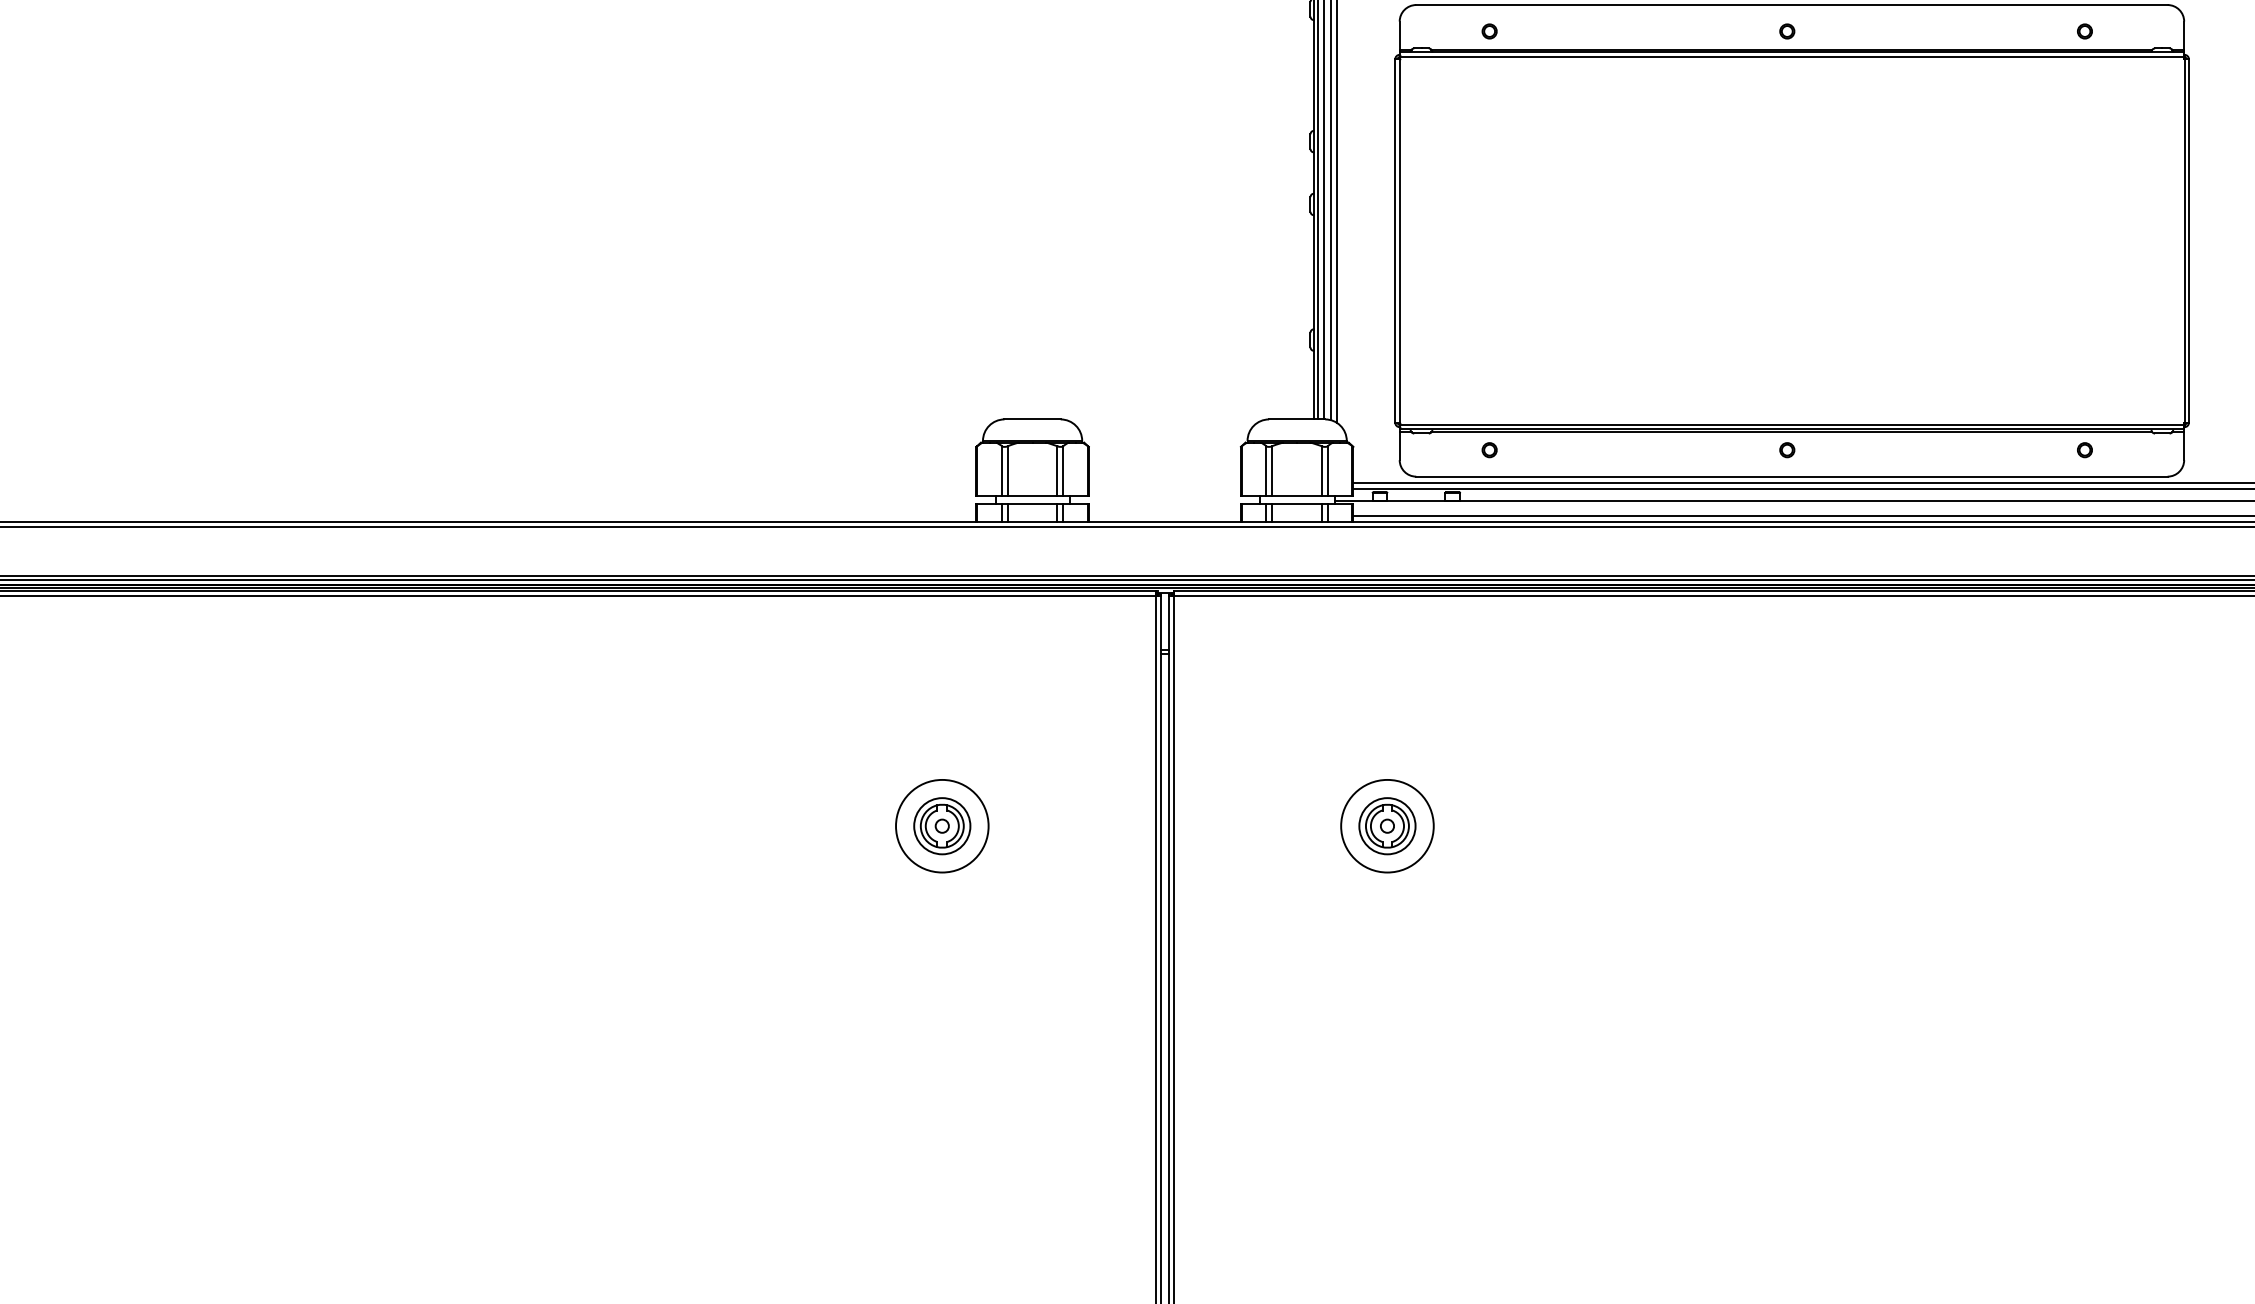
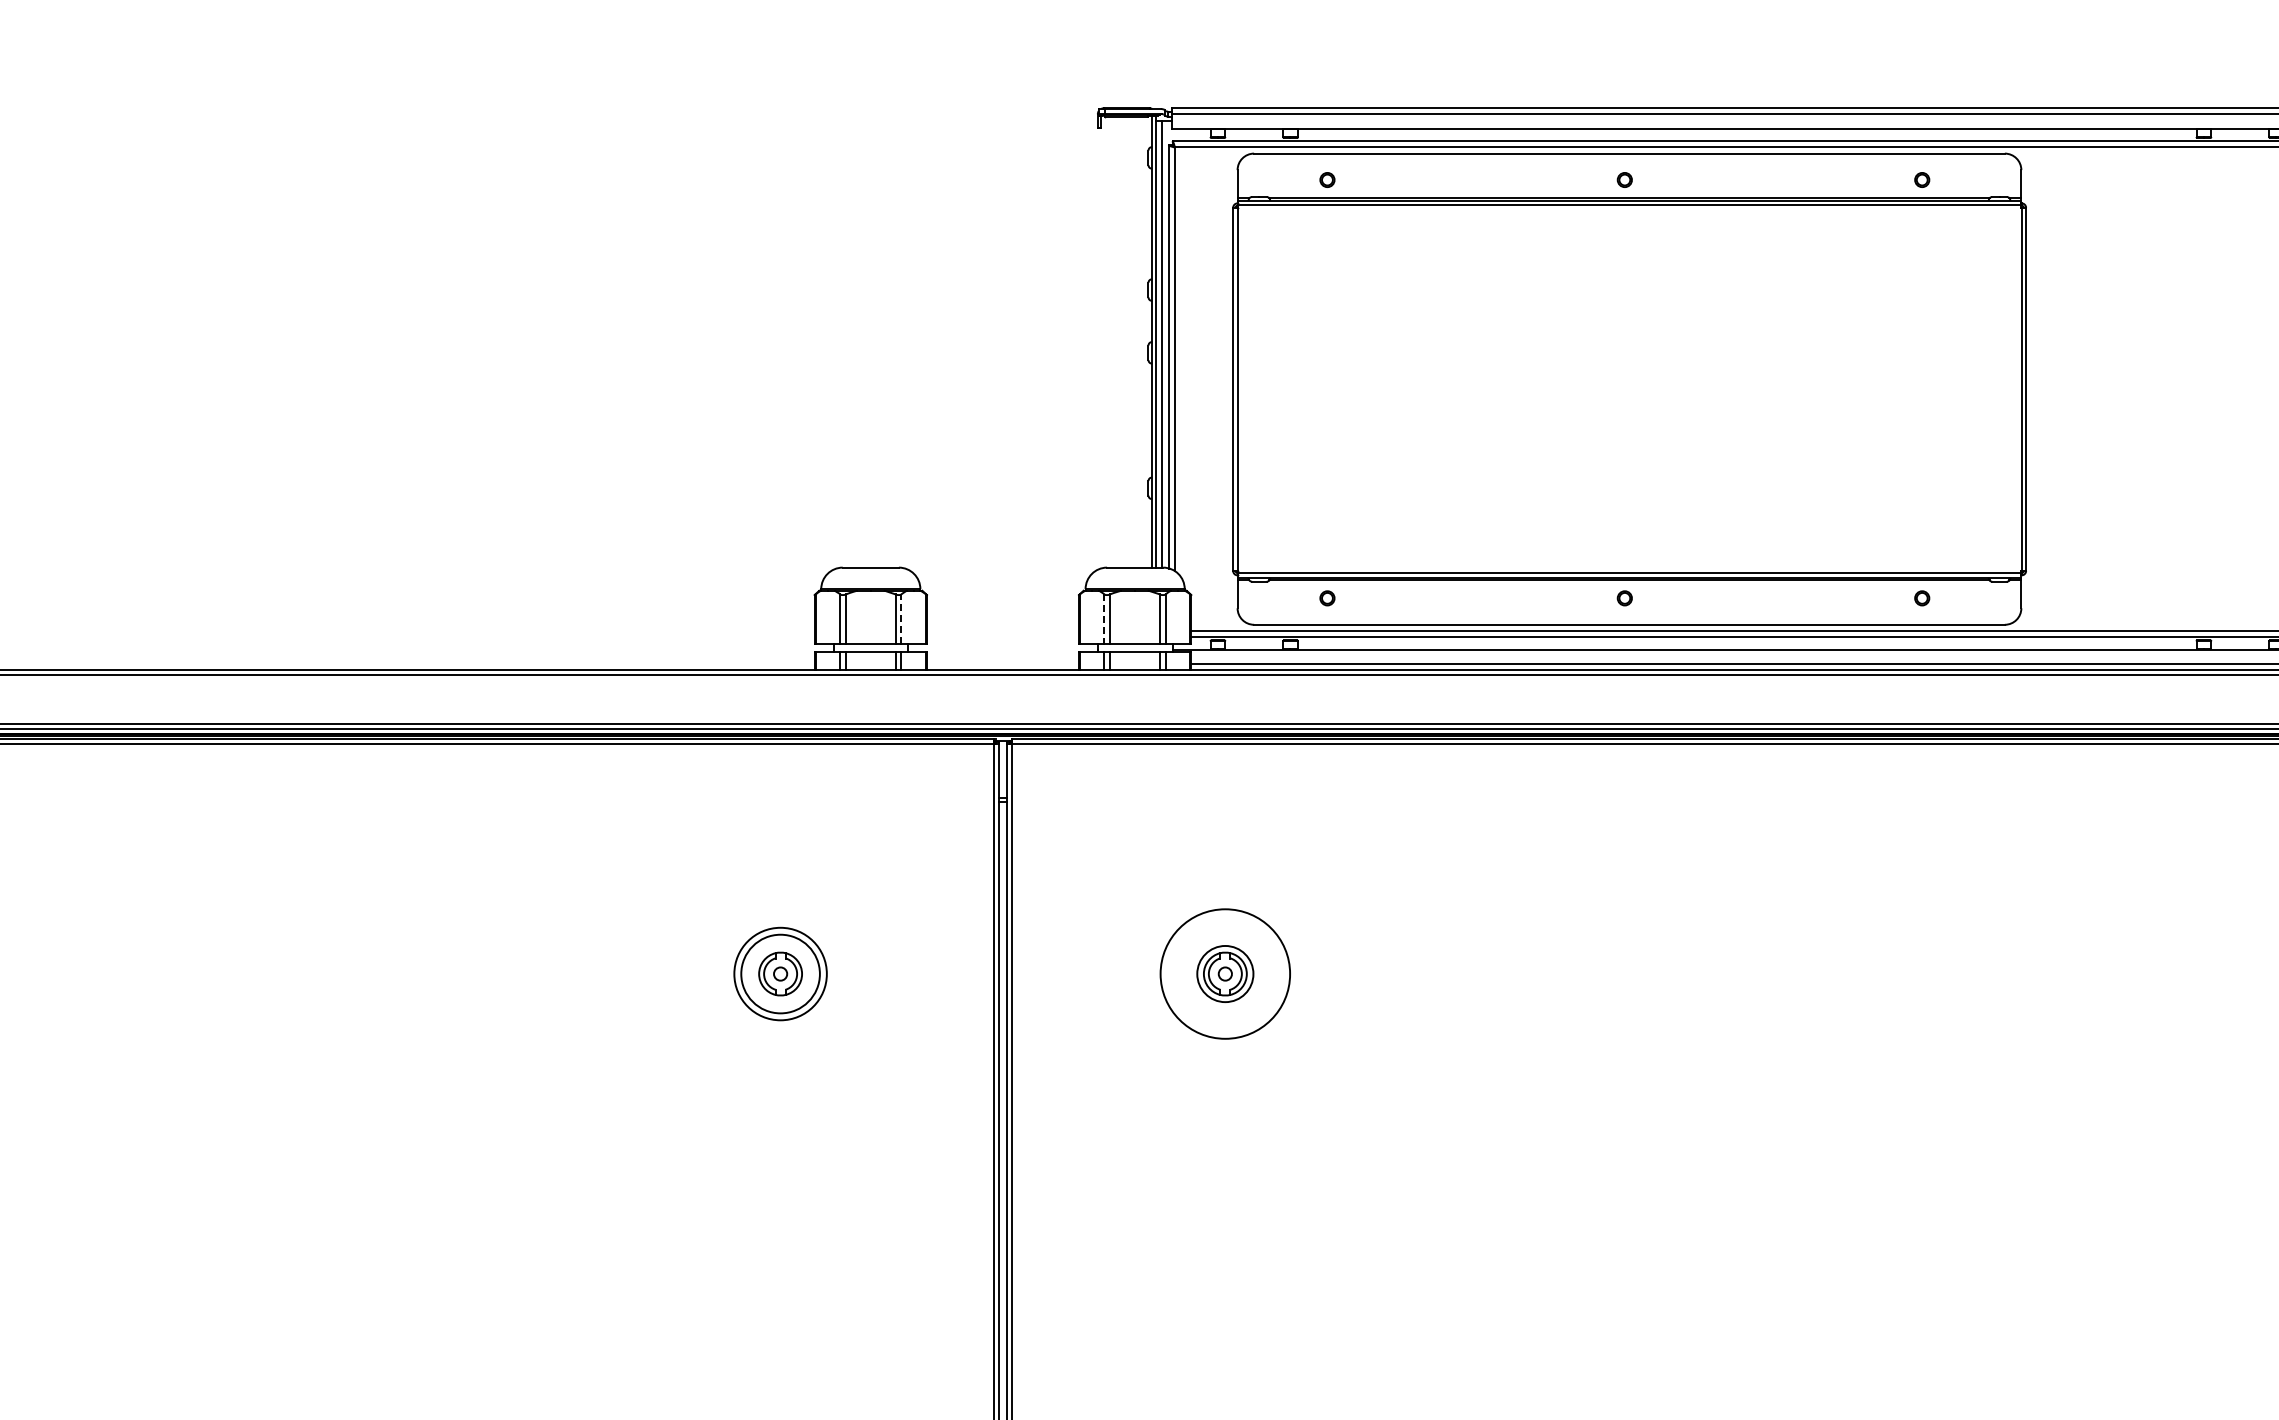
line: (1063, 471) -> (901, 619), solid -> dashed
line: (1266, 471) -> (1104, 619), solid -> dashed
circle: (942, 825) -> (780, 973), size x1.4
circle: (1387, 825) -> (1225, 973), size x1.4

